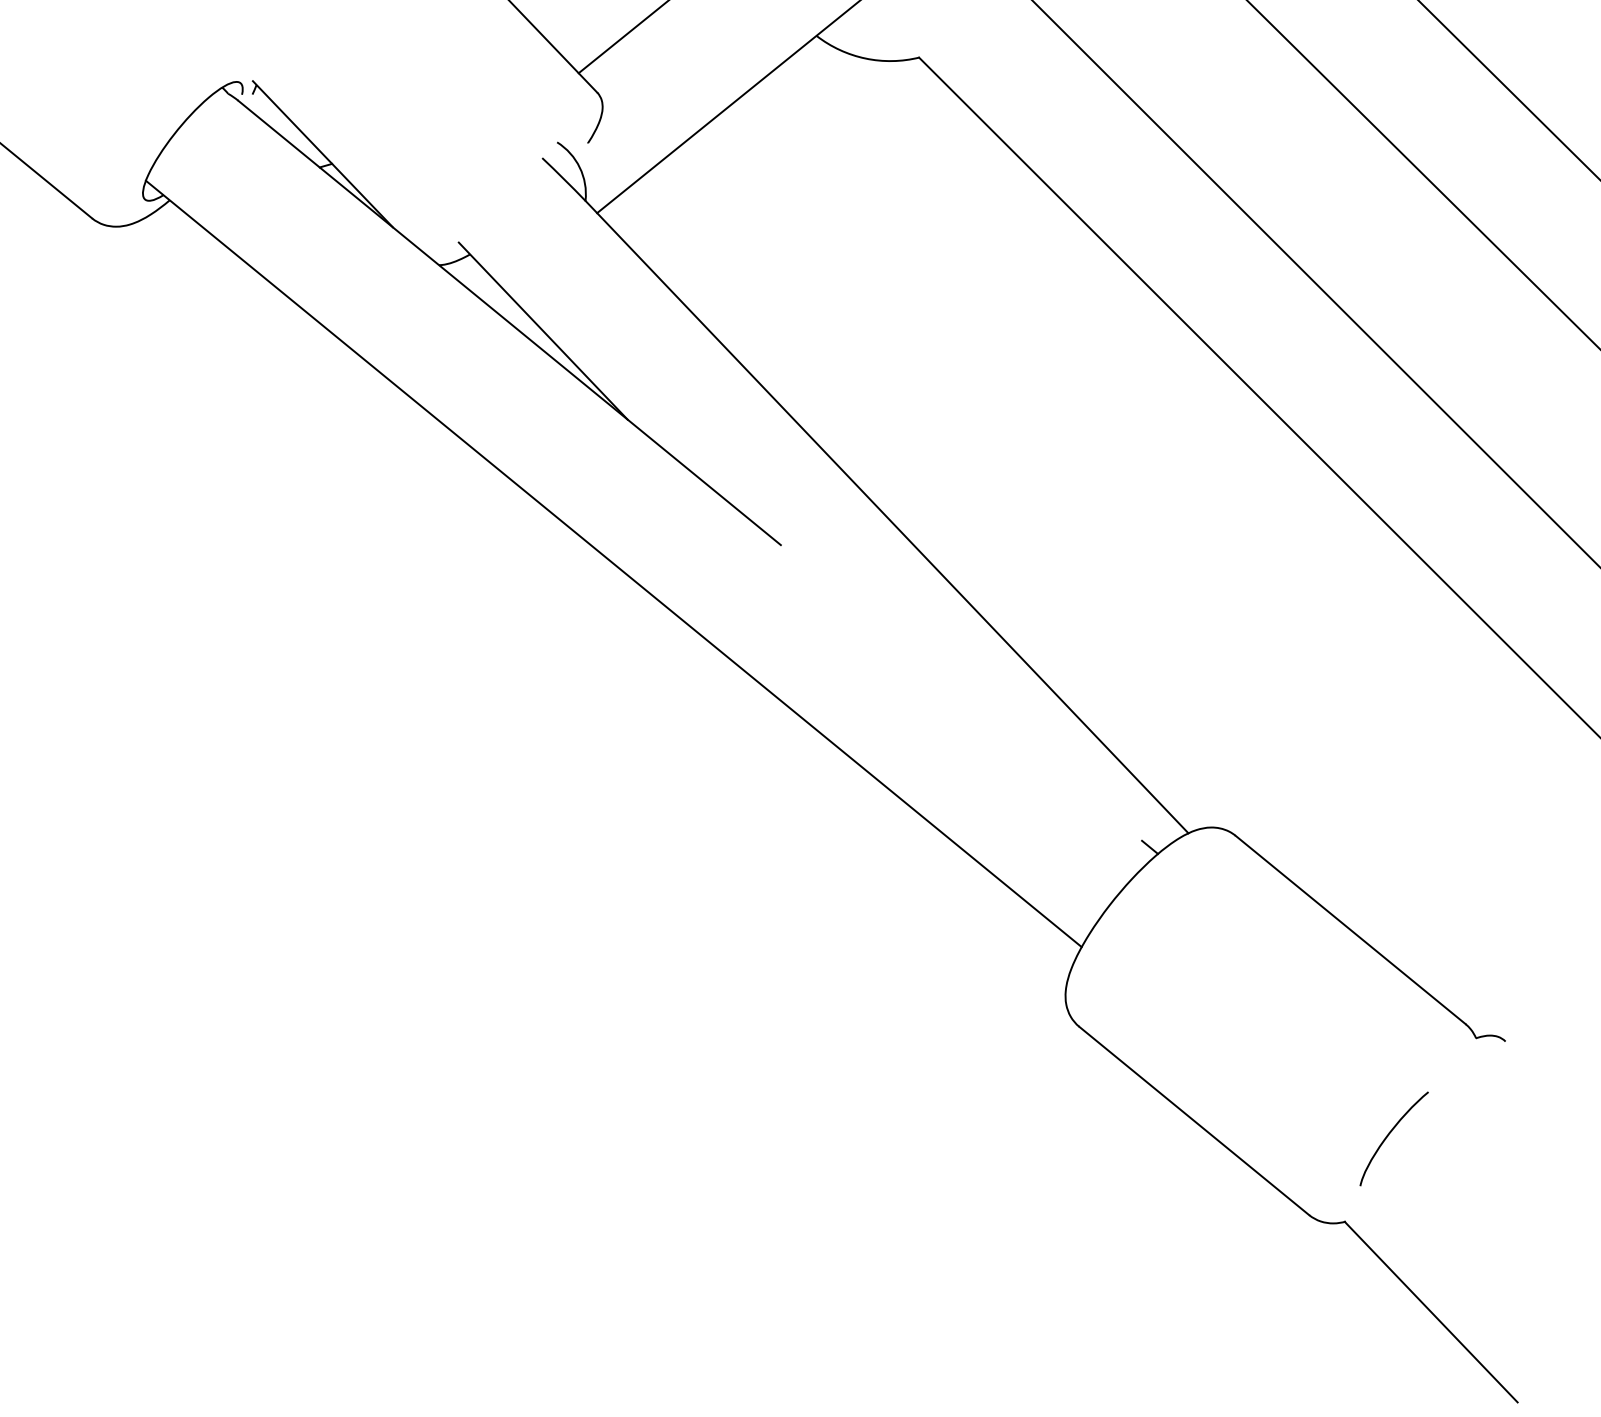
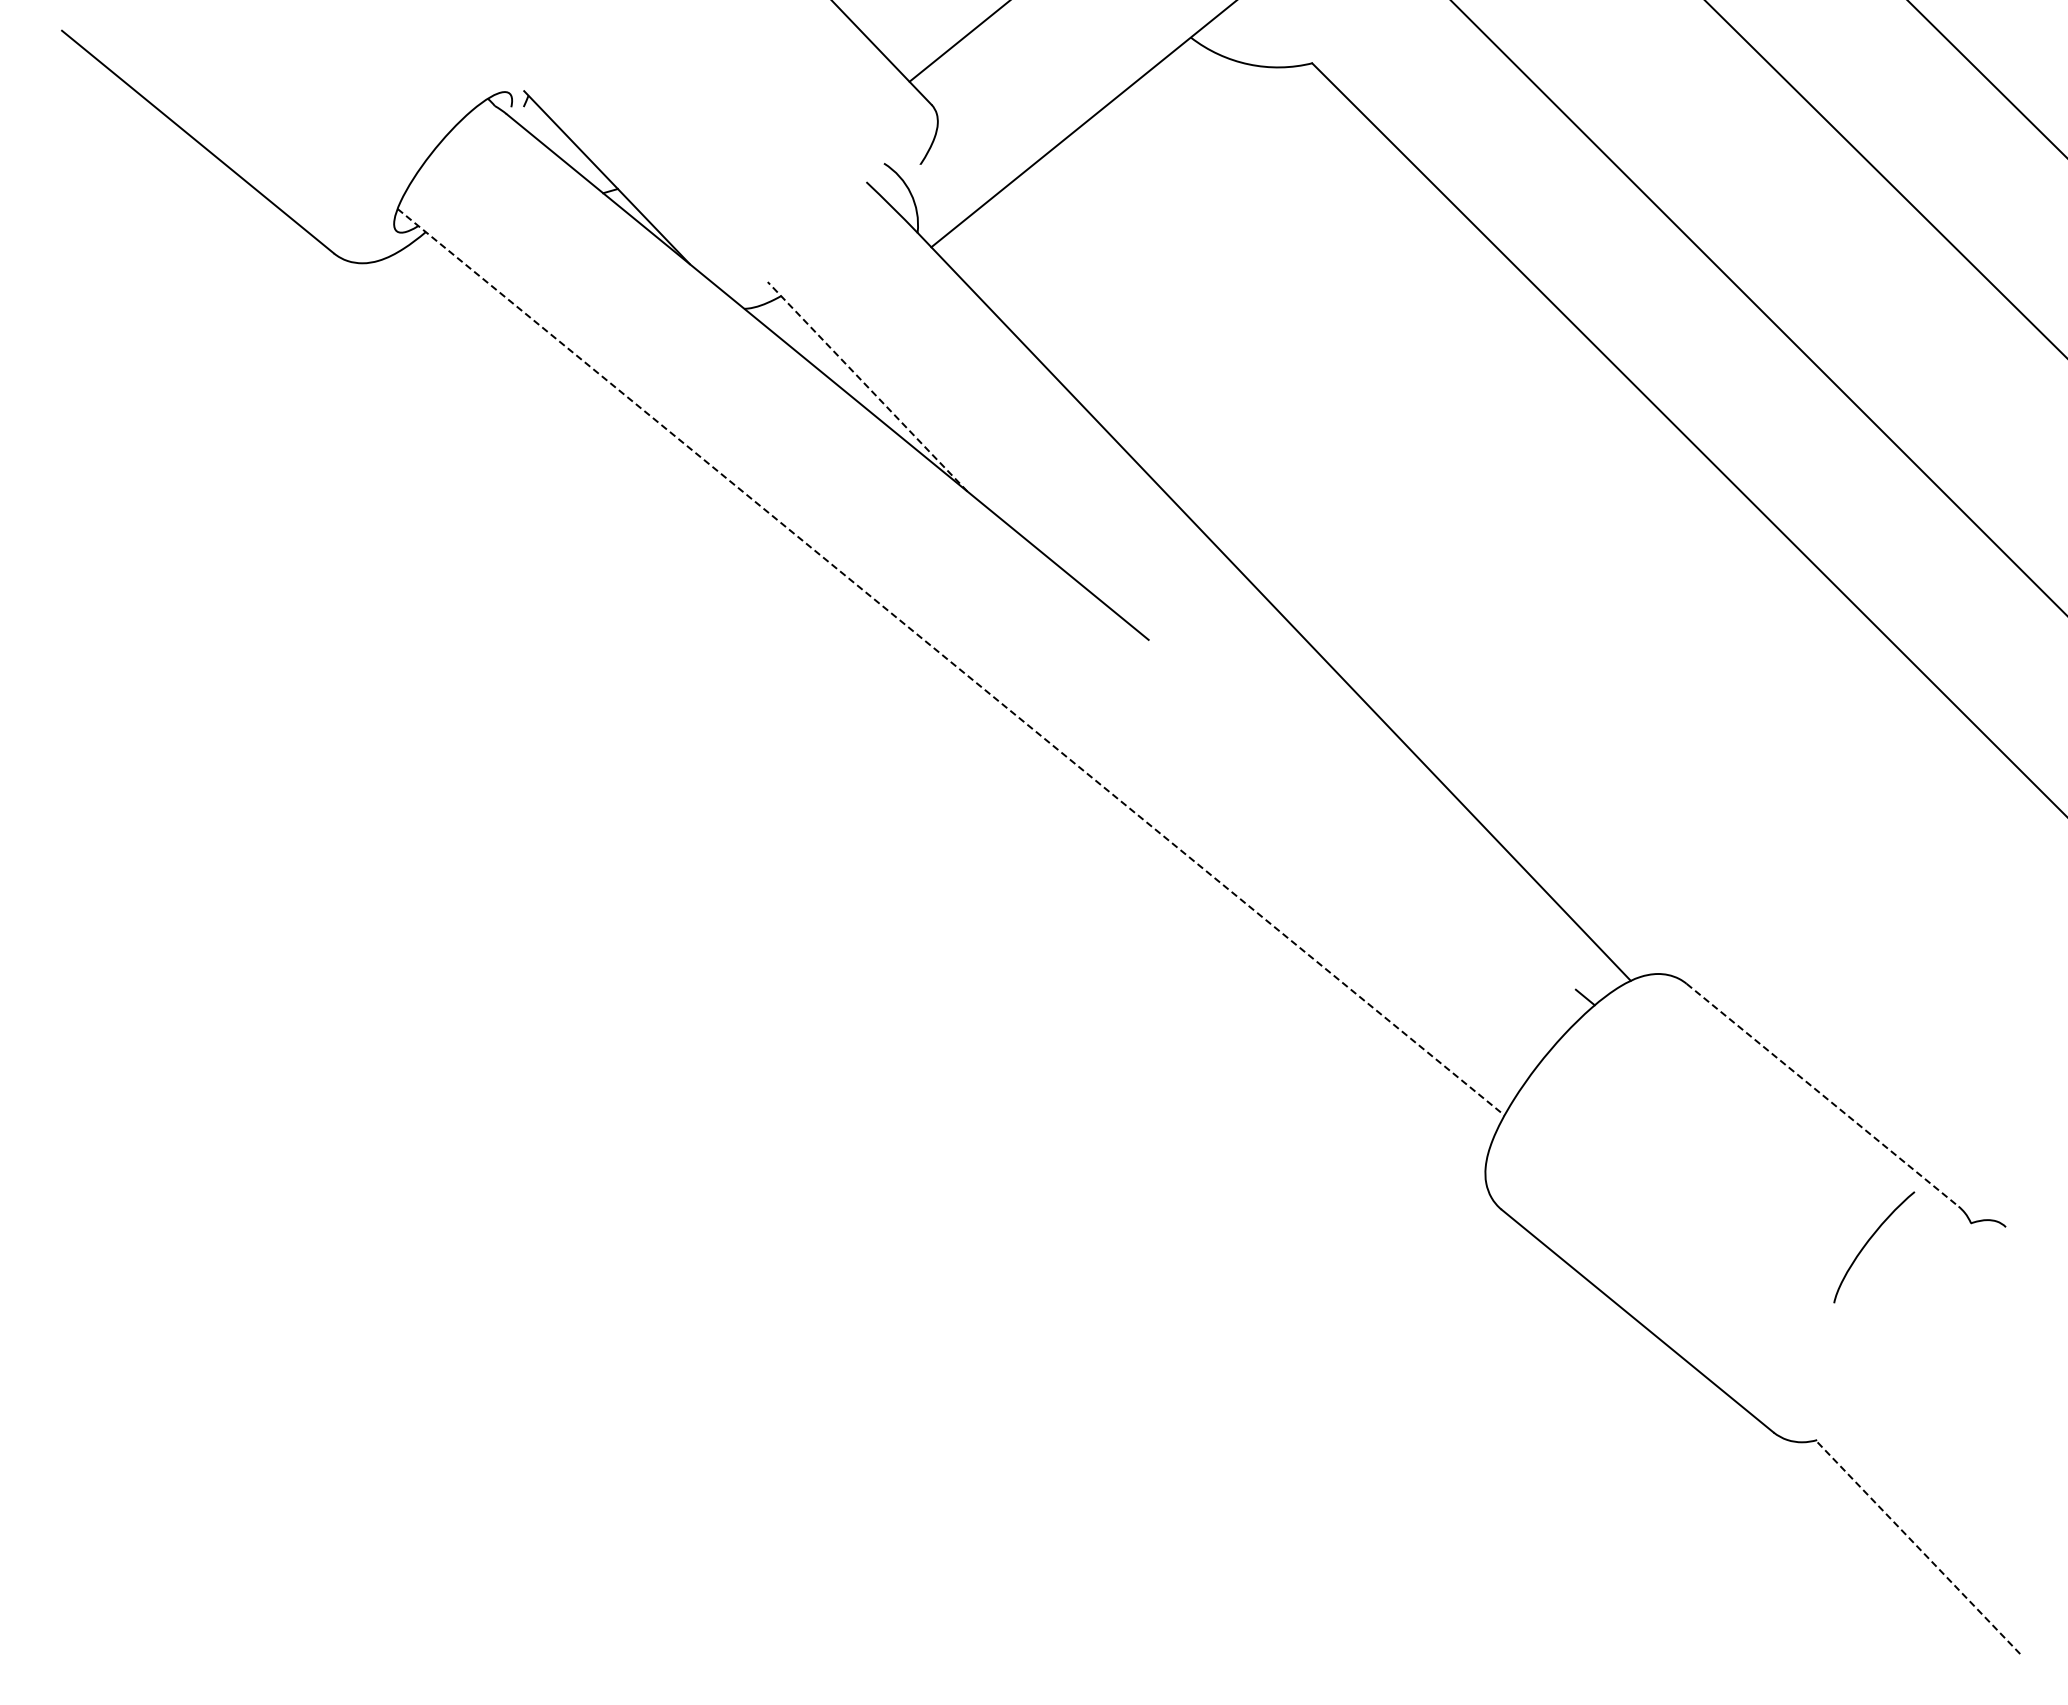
line: (543, 330) -> (867, 386), solid -> dashed
line: (614, 564) -> (951, 662), solid -> dashed
line: (1350, 930) -> (1822, 1095), solid -> dashed
curve: (1390, 1133) -> (1869, 1241), moved
line: (1430, 1312) -> (1917, 1547), solid -> dashed

